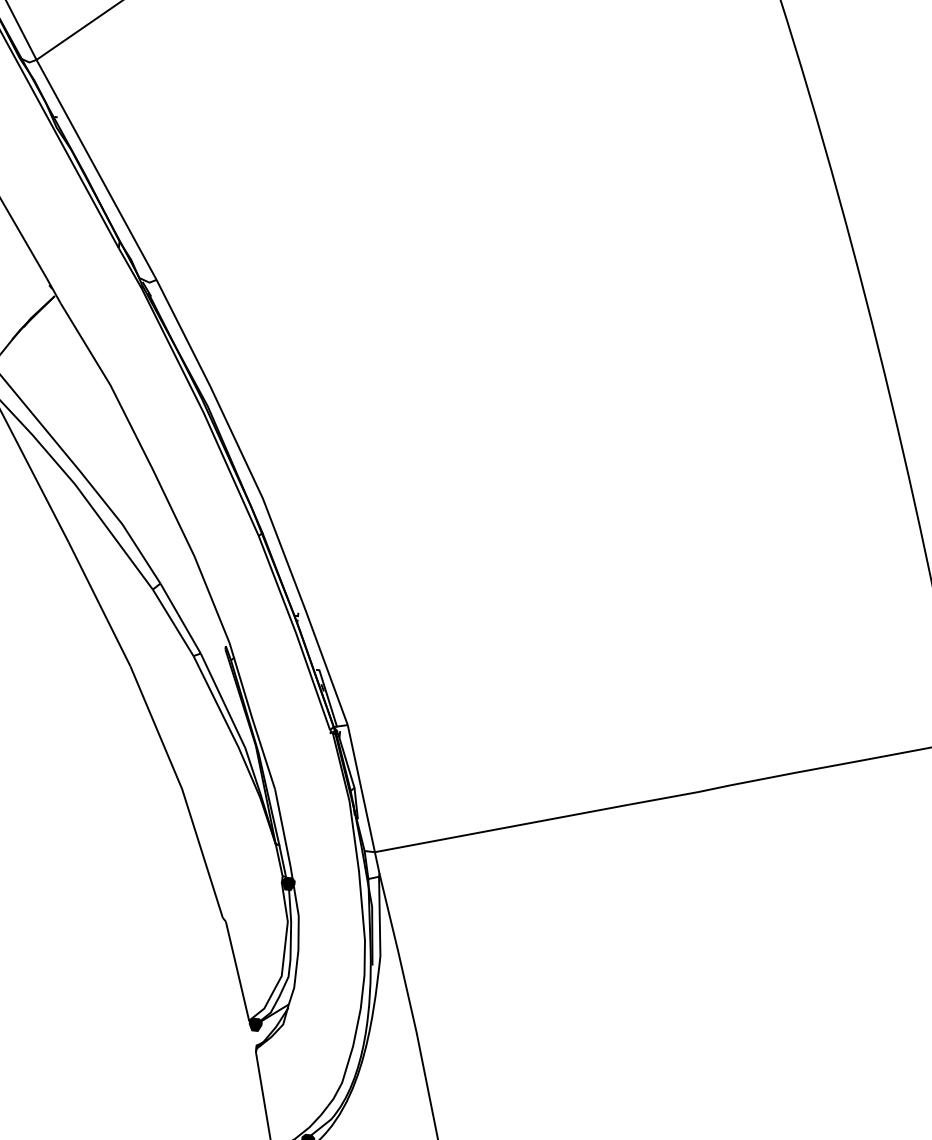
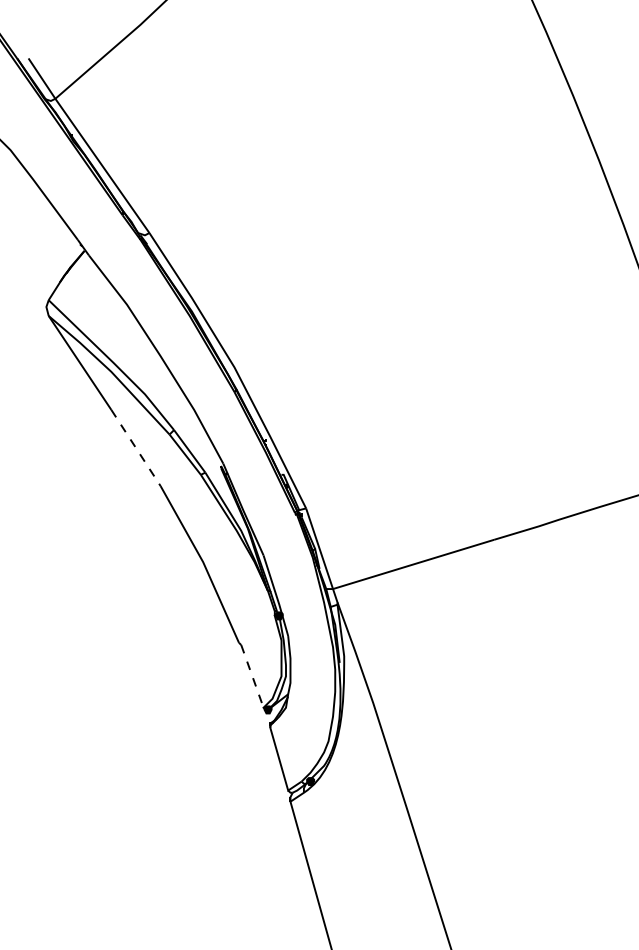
line: (100, 605) -> (136, 448), solid -> dashed
line: (237, 971) -> (252, 676), solid -> dashed

